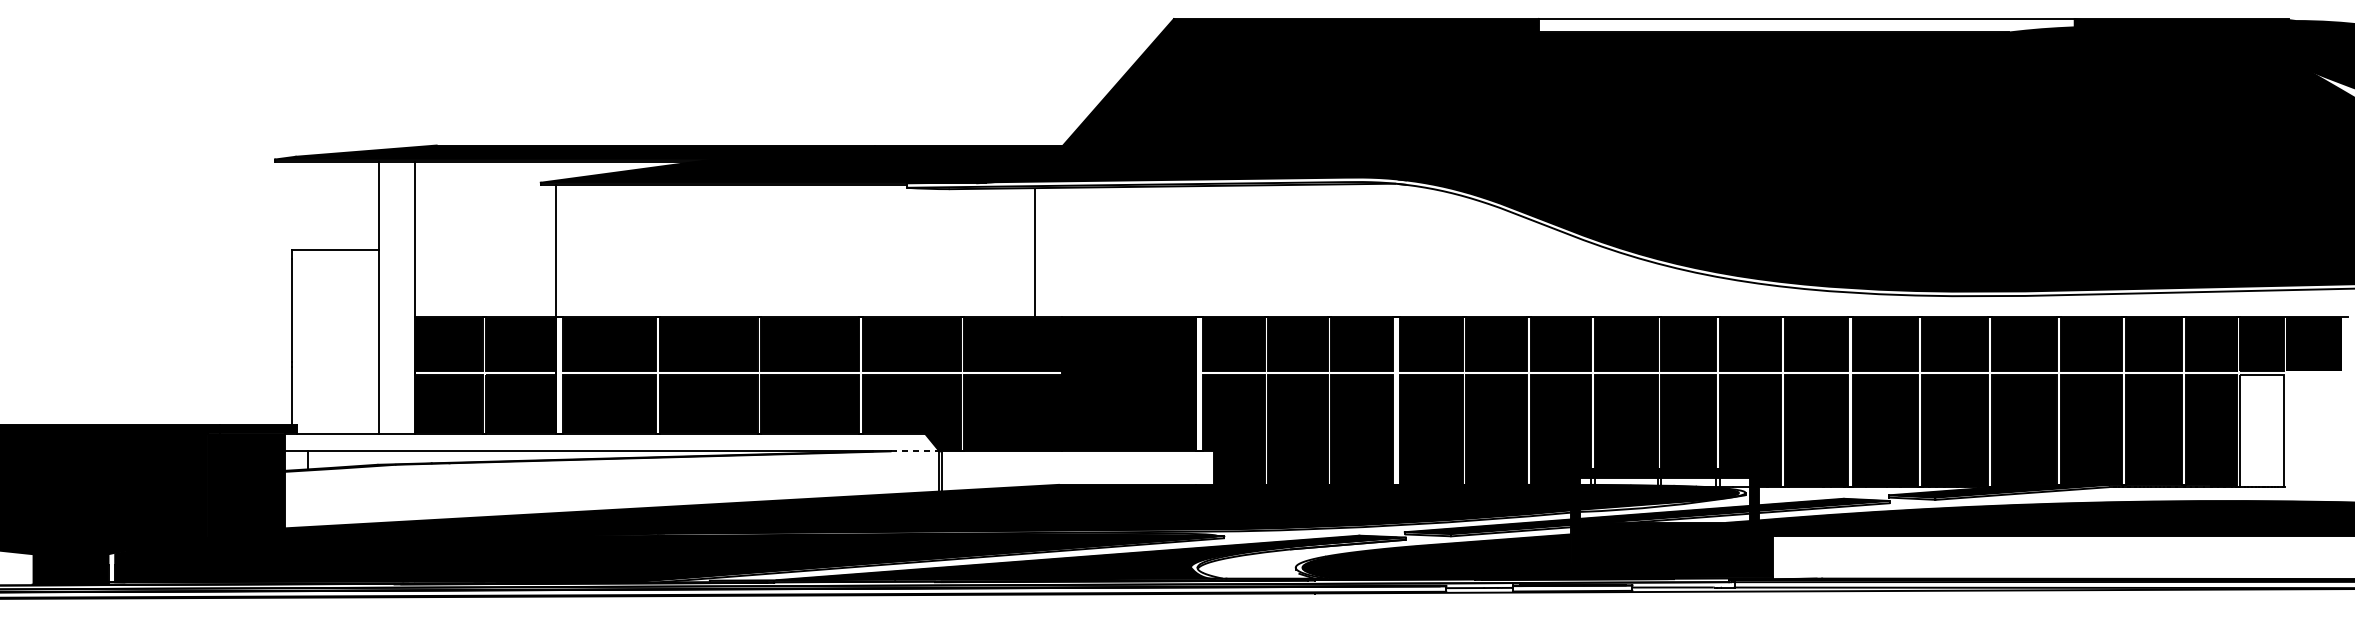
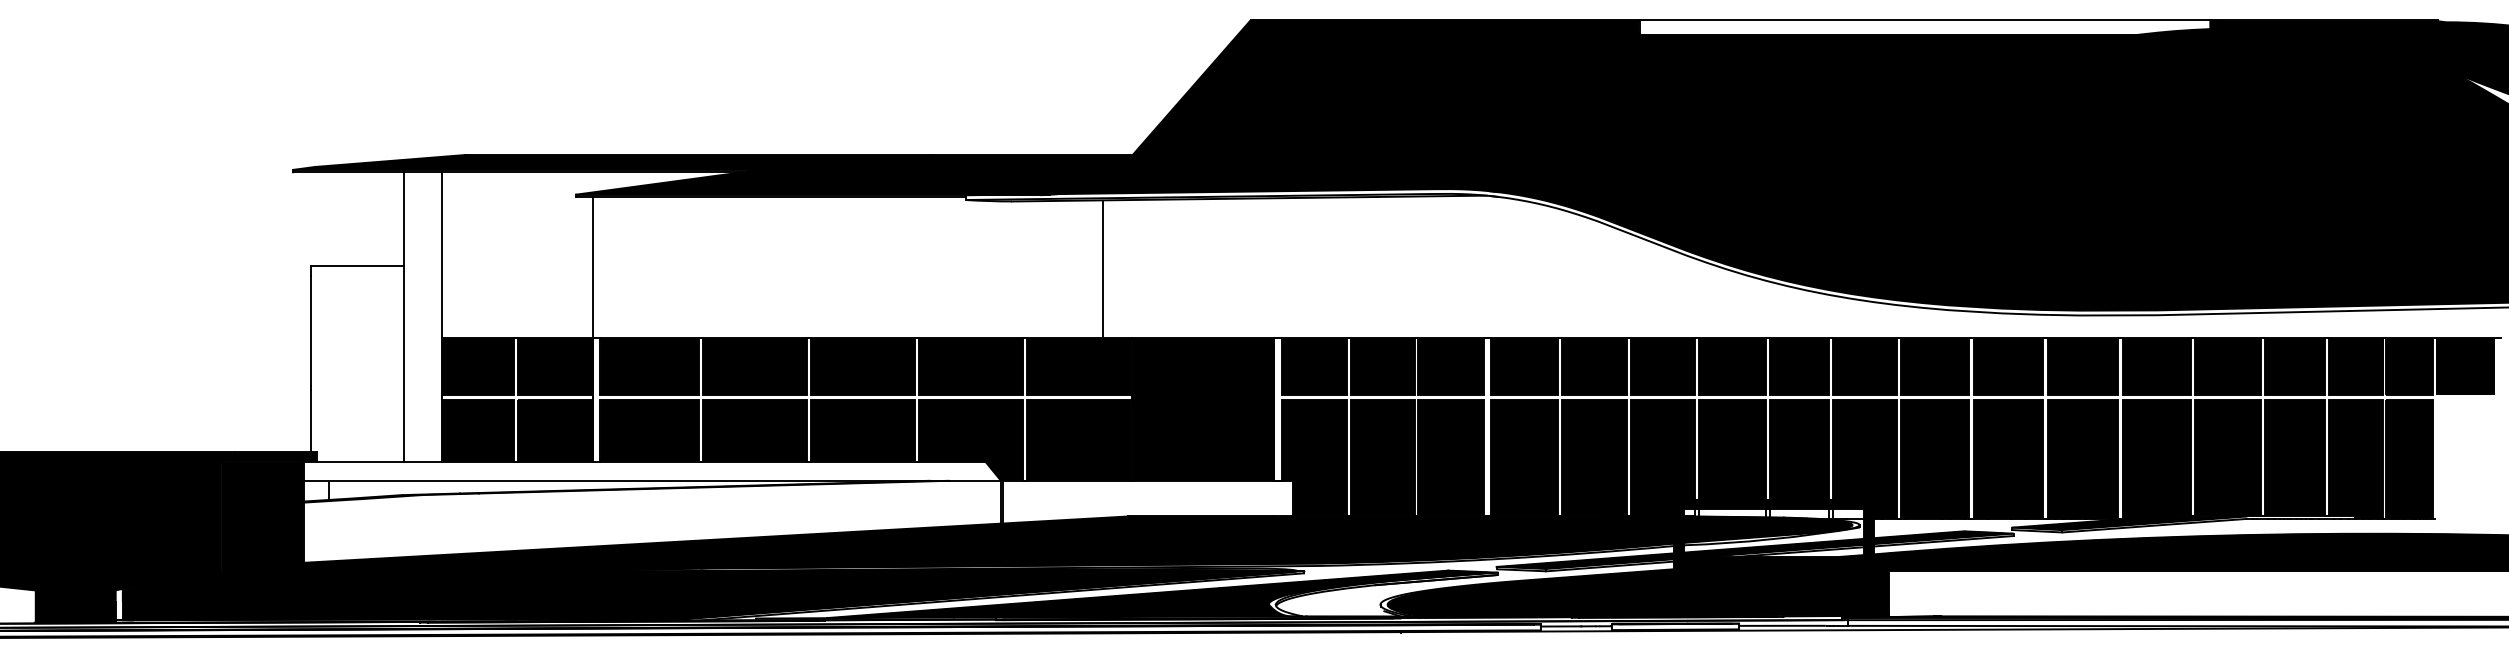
fill: (2261, 430) -> (2409, 458), added
line: (914, 451) -> (974, 480), dashed -> solid

